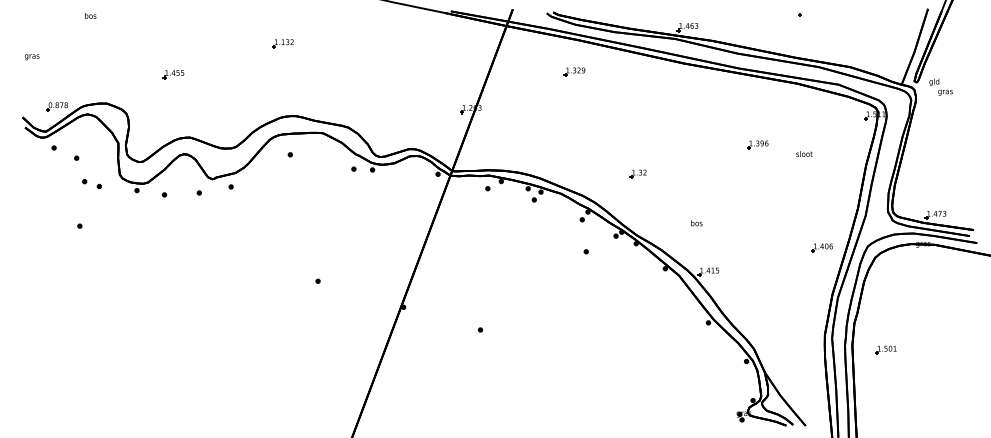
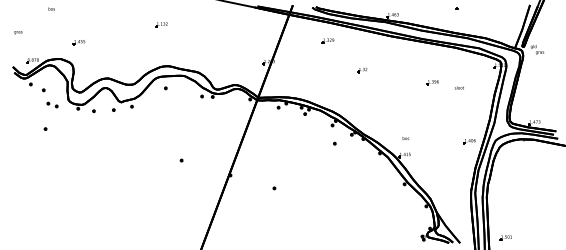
part: (172, 74) -> (78, 42), moved
part: (638, 174) -> (362, 70), moved
text: (695, 223) -> (405, 138), moved
part: (885, 349) -> (505, 237), moved

